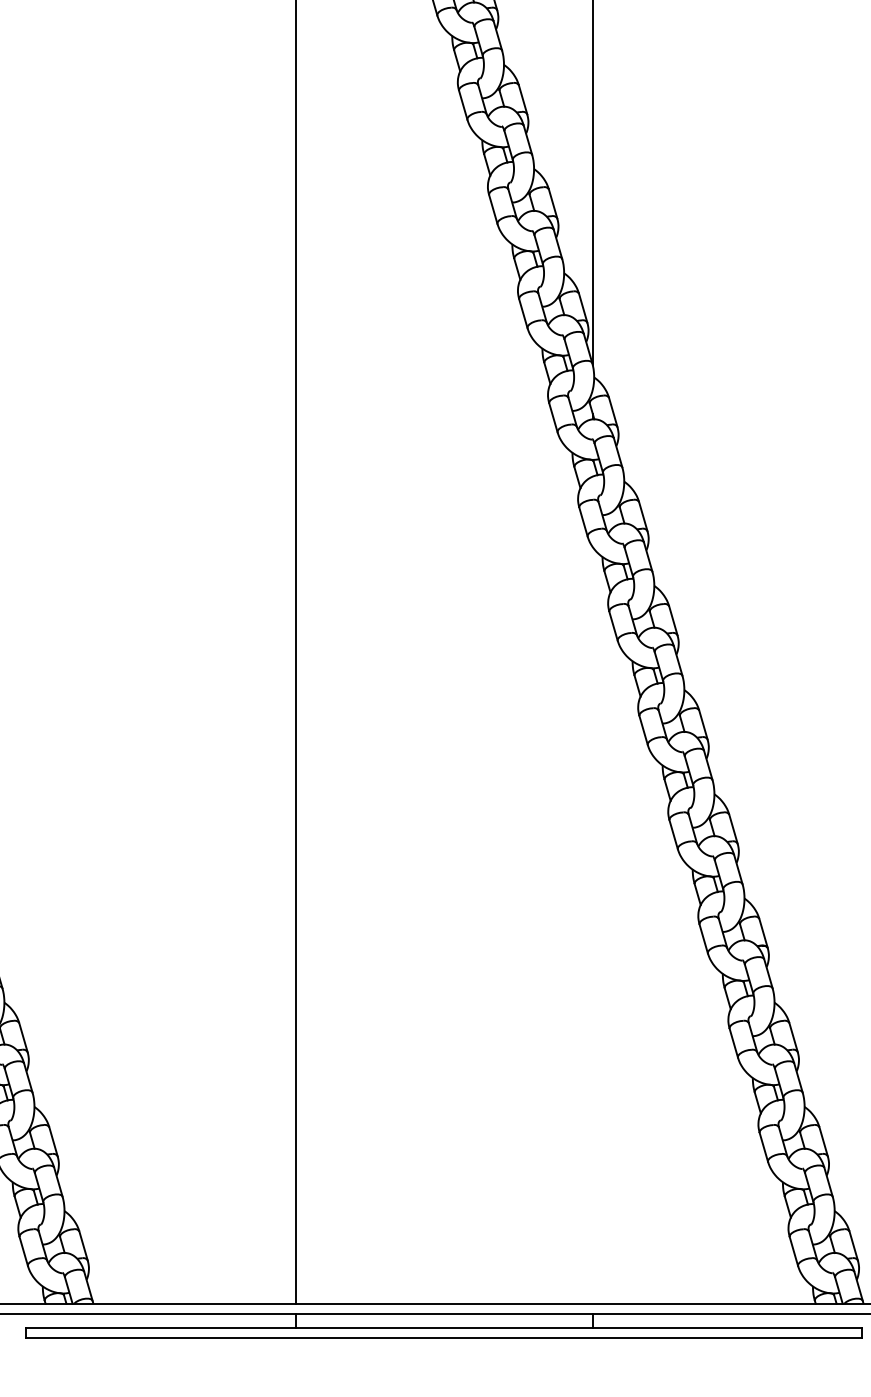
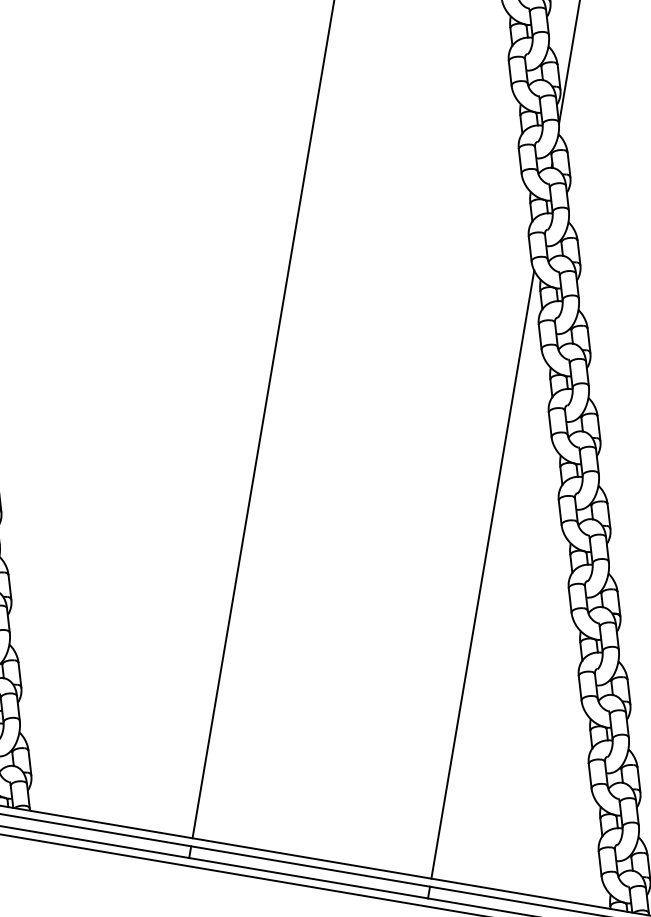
line: (592, 924) -> (482, 573), added

